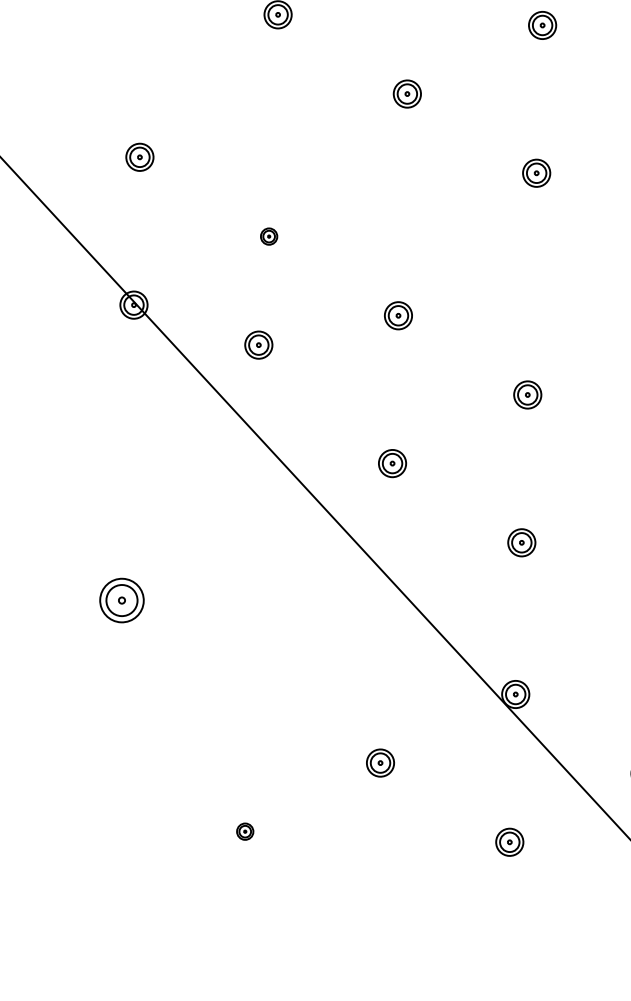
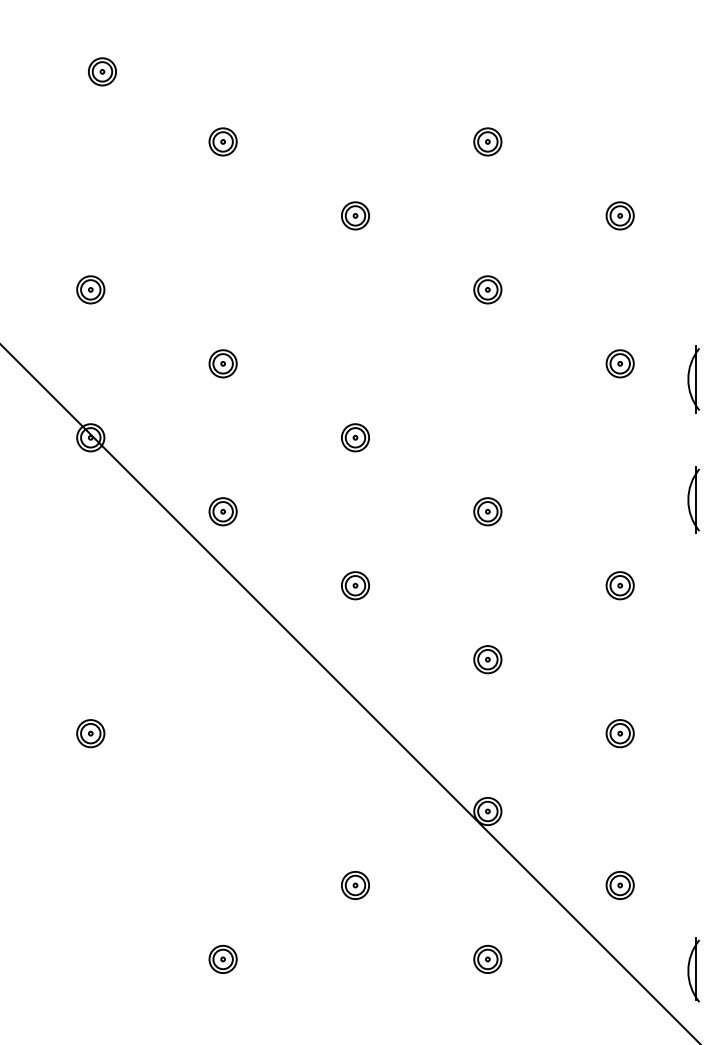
part: (268, 236) -> (222, 363), size x1.67
part: (258, 344) -> (222, 511), moved
part: (121, 600) -> (90, 733), size x0.62
part: (244, 831) -> (222, 959), size x1.67

